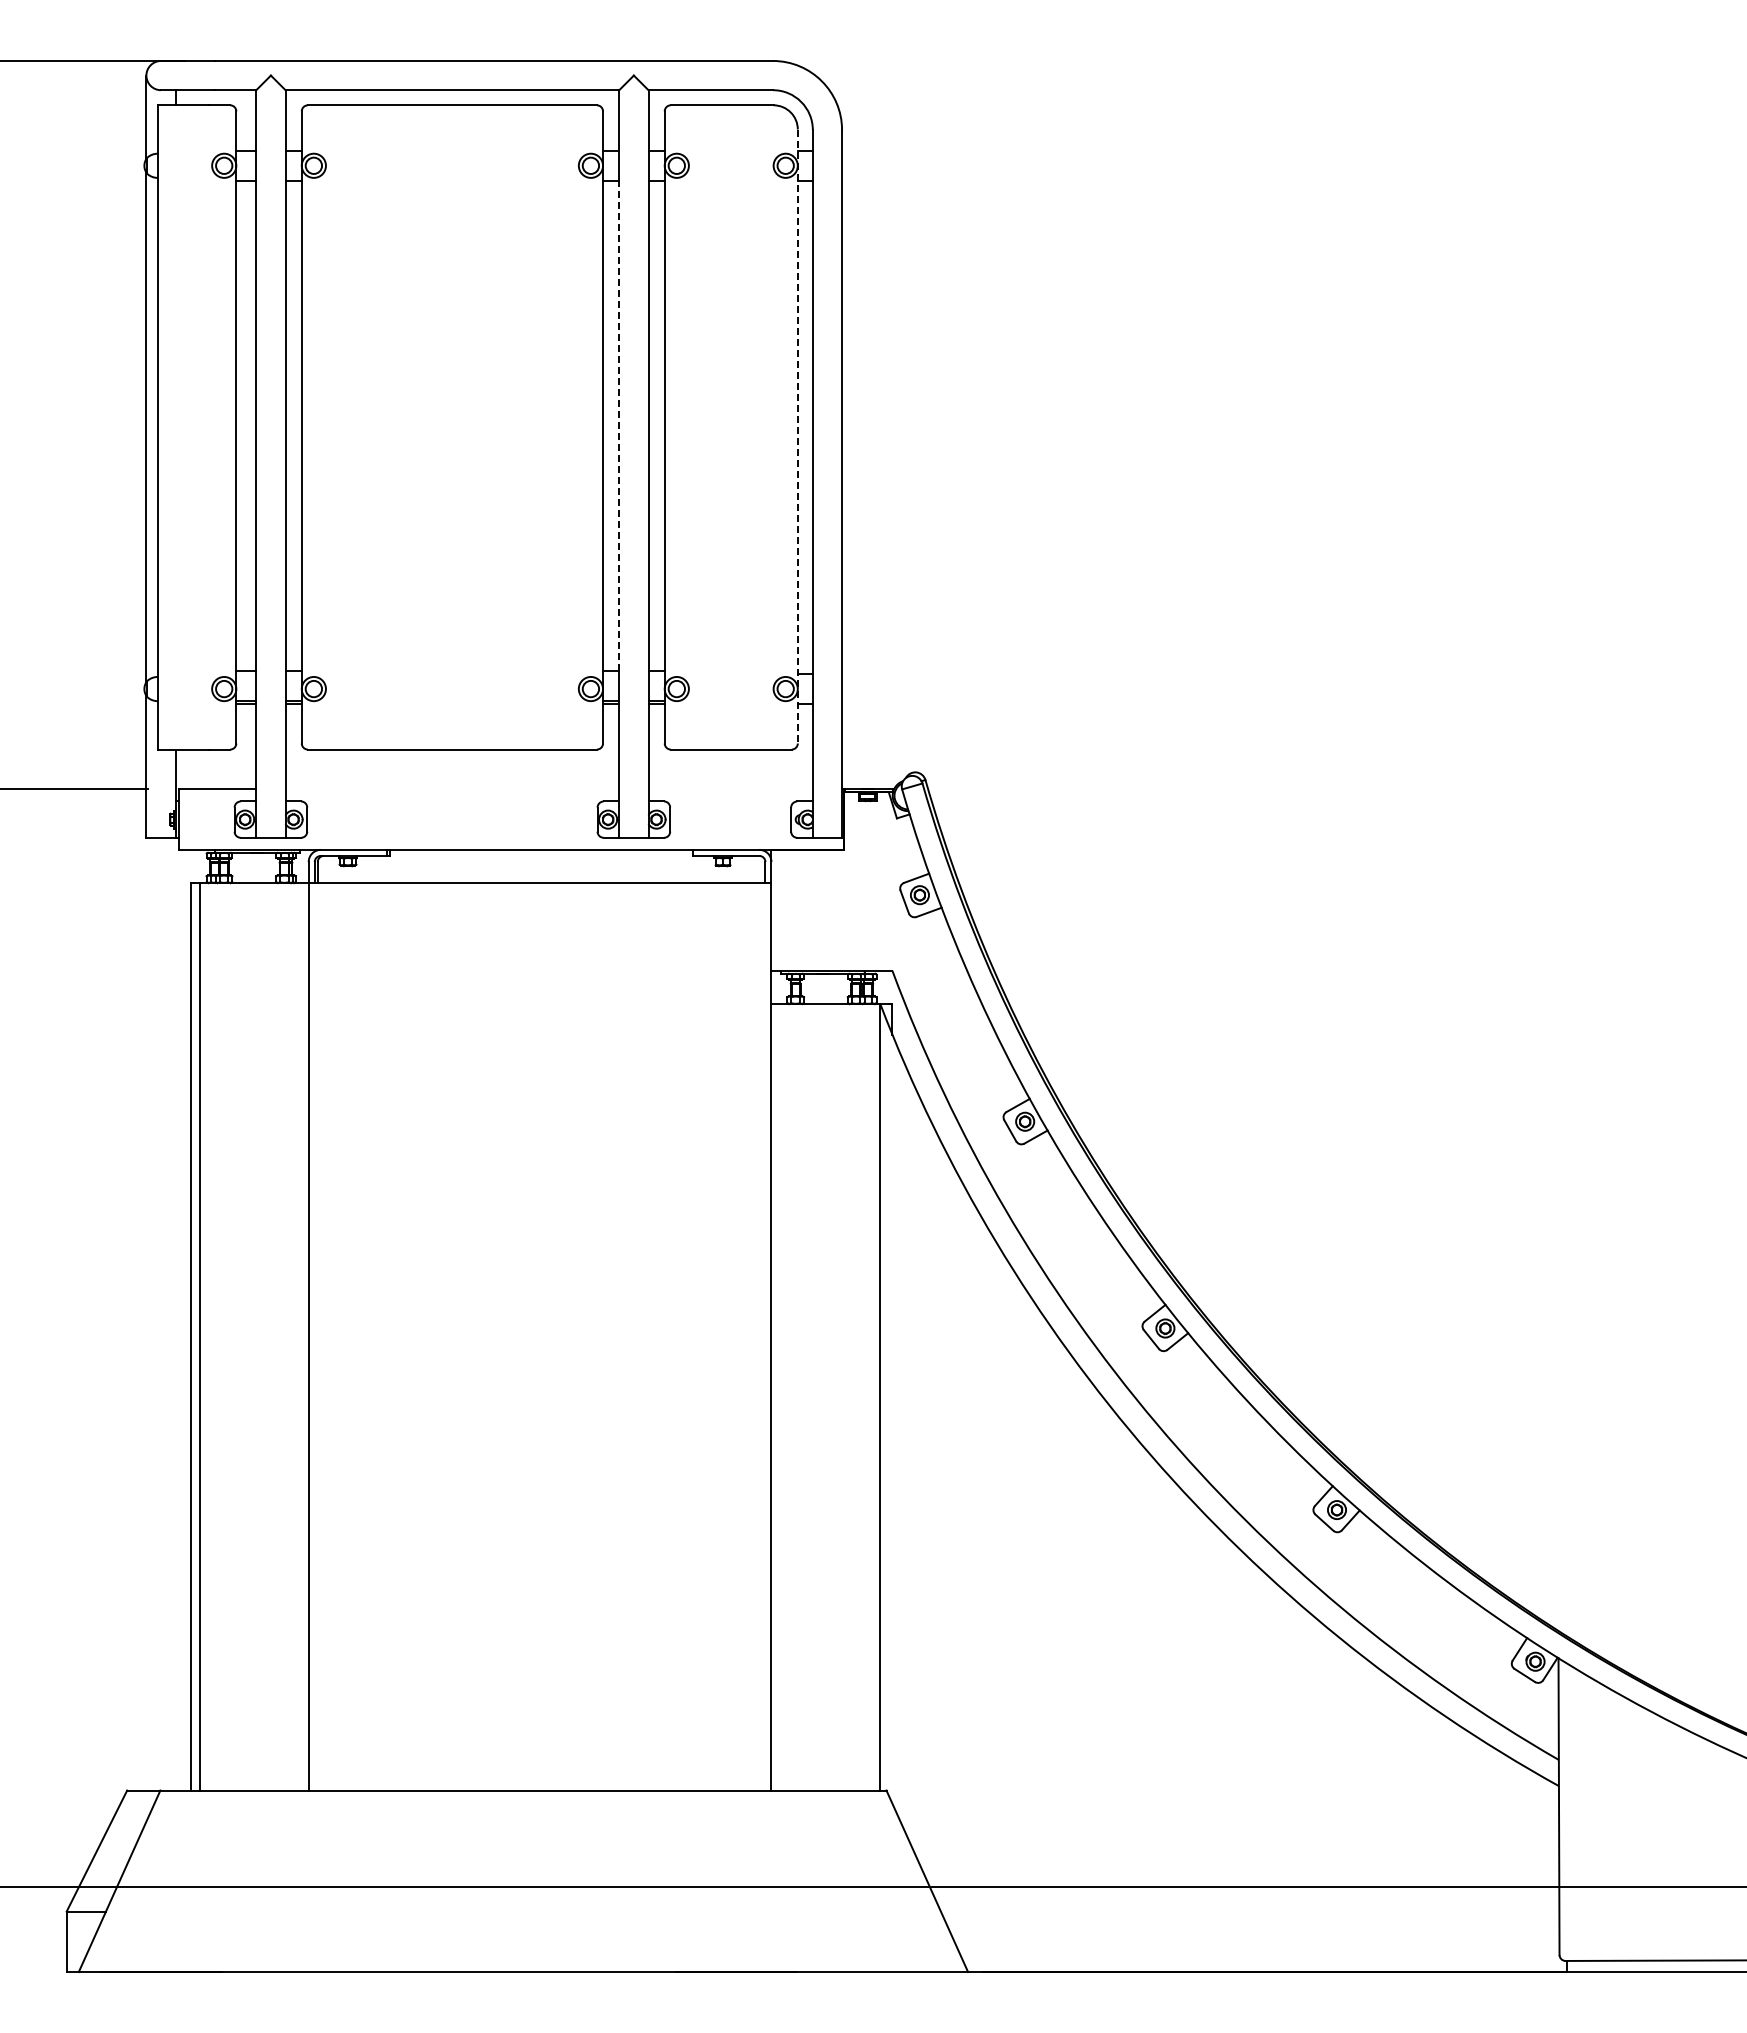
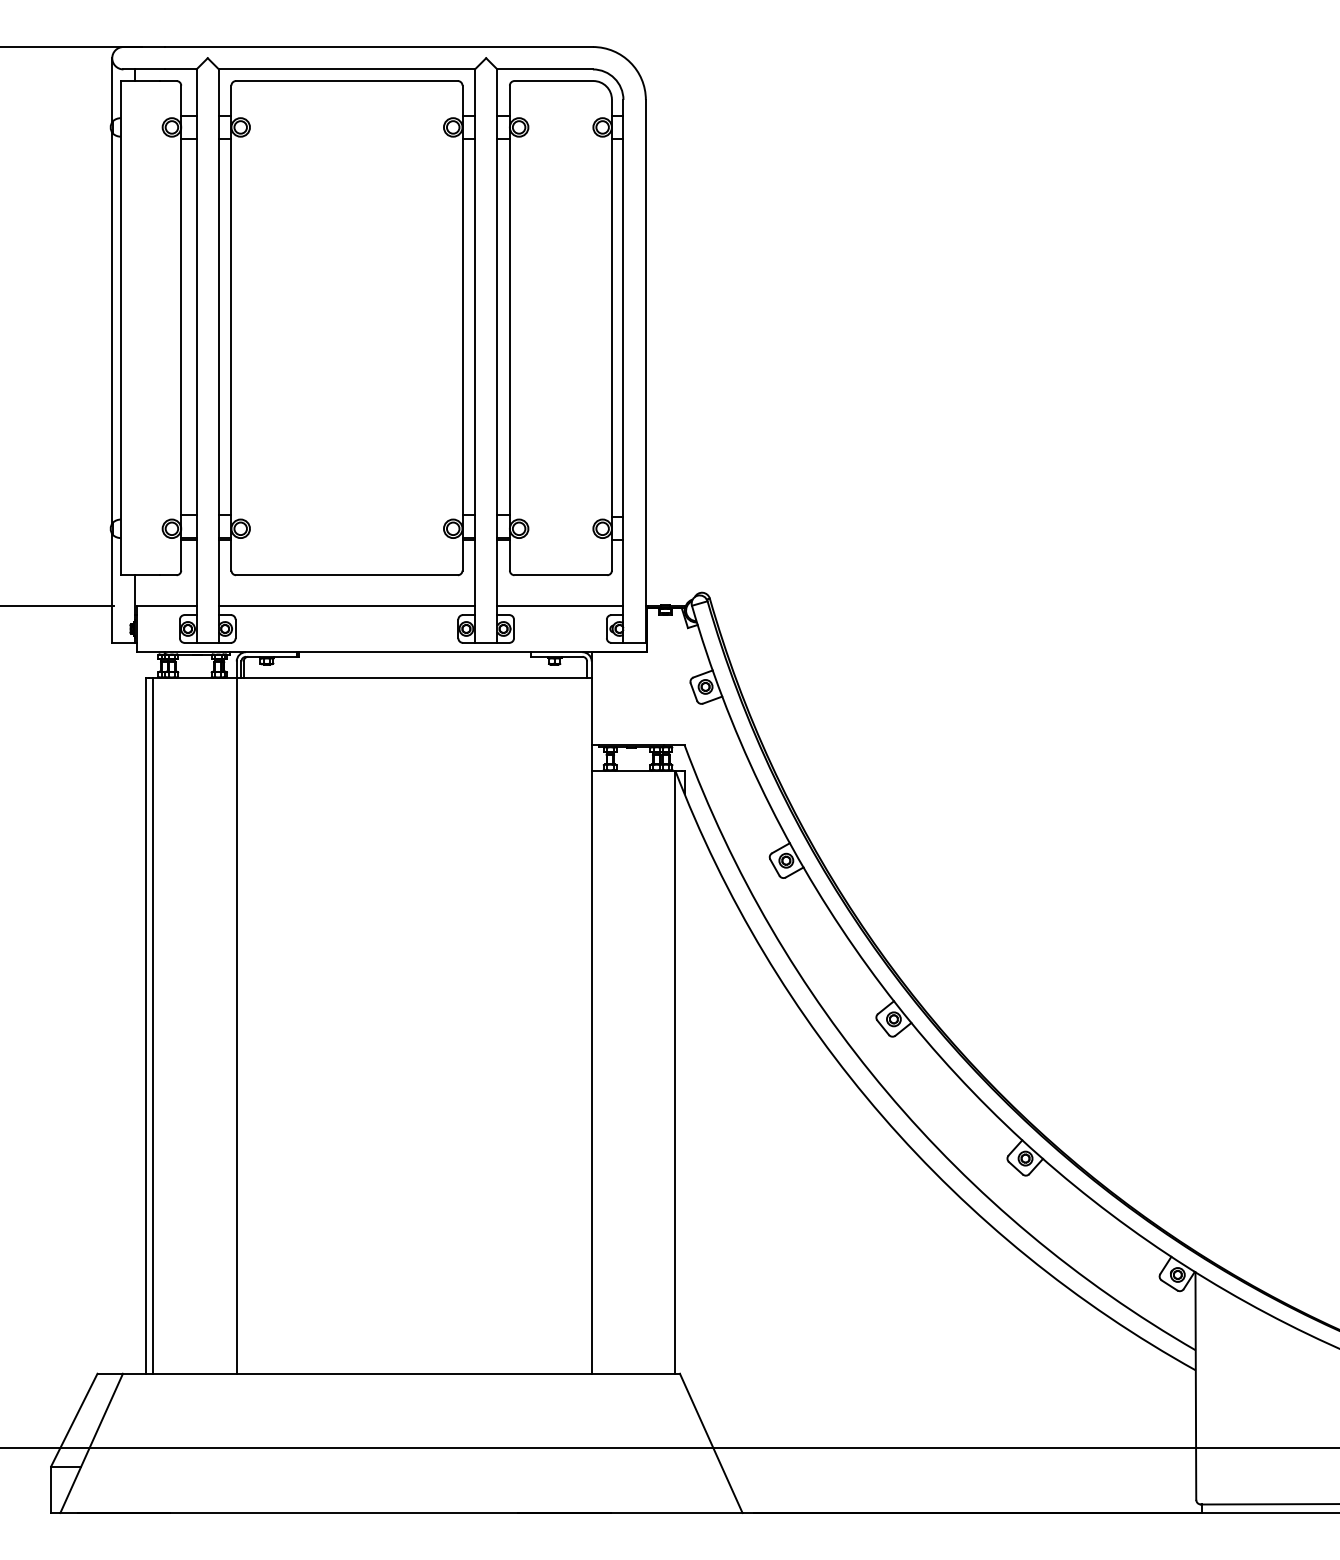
line: (619, 425) -> (475, 326), dashed -> solid
line: (797, 436) -> (611, 335), dashed -> solid
line: (452, 789) -> (347, 605), added
line: (730, 789) -> (560, 605), added

